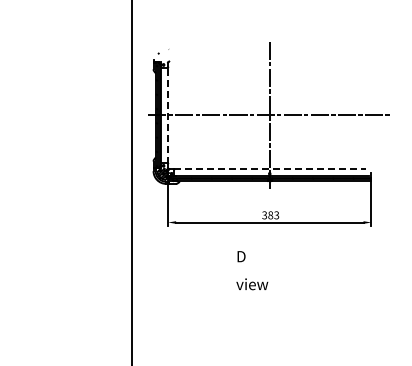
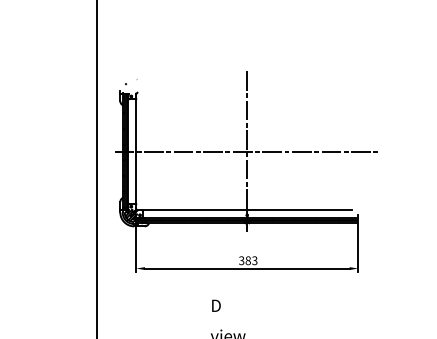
line: (168, 114) -> (136, 150), dashed -> solid
line: (270, 169) -> (248, 210), dashed -> solid

